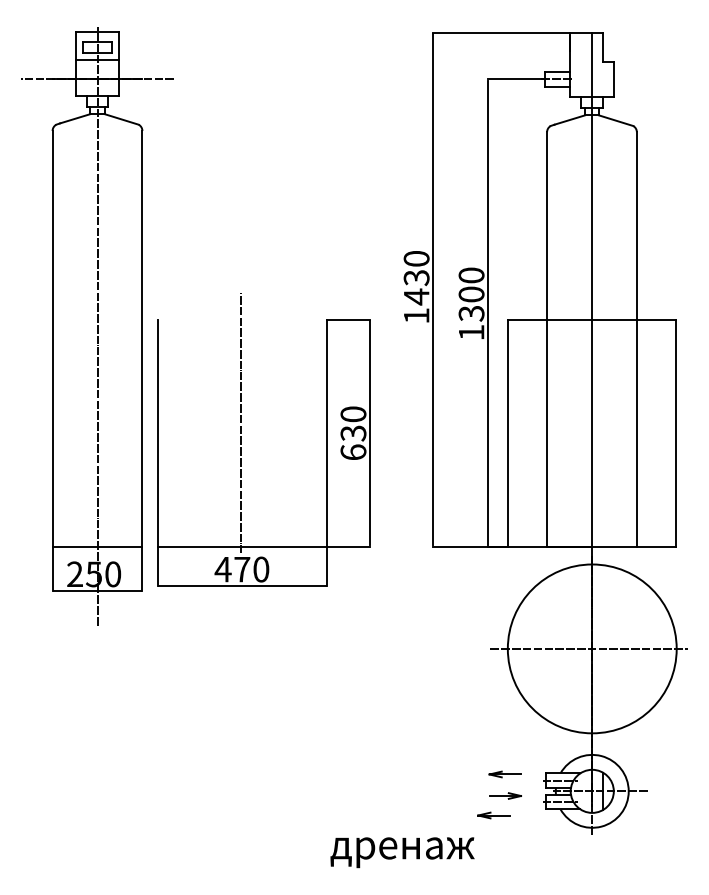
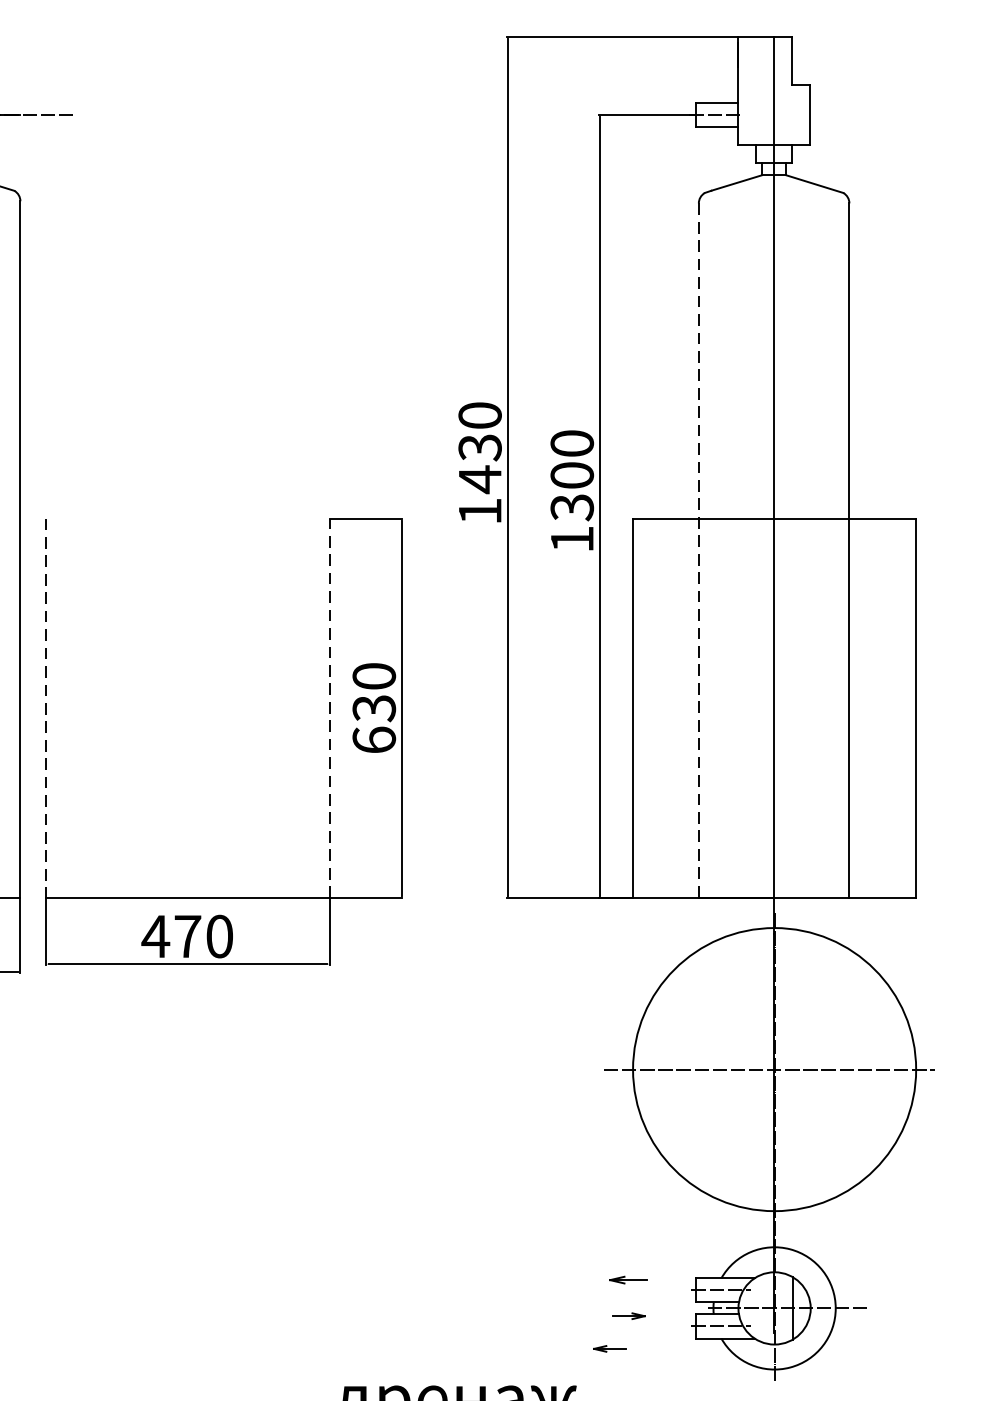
line: (547, 339) -> (699, 550), solid -> dashed
line: (240, 422) -> (184, 690), removed
line: (326, 432) -> (329, 706), solid -> dashed
line: (157, 433) -> (45, 708), solid -> dashed
part: (504, 774) -> (627, 1280), size x0.7
part: (505, 795) -> (629, 1315), size x0.6
part: (493, 815) -> (609, 1348), size x0.6

